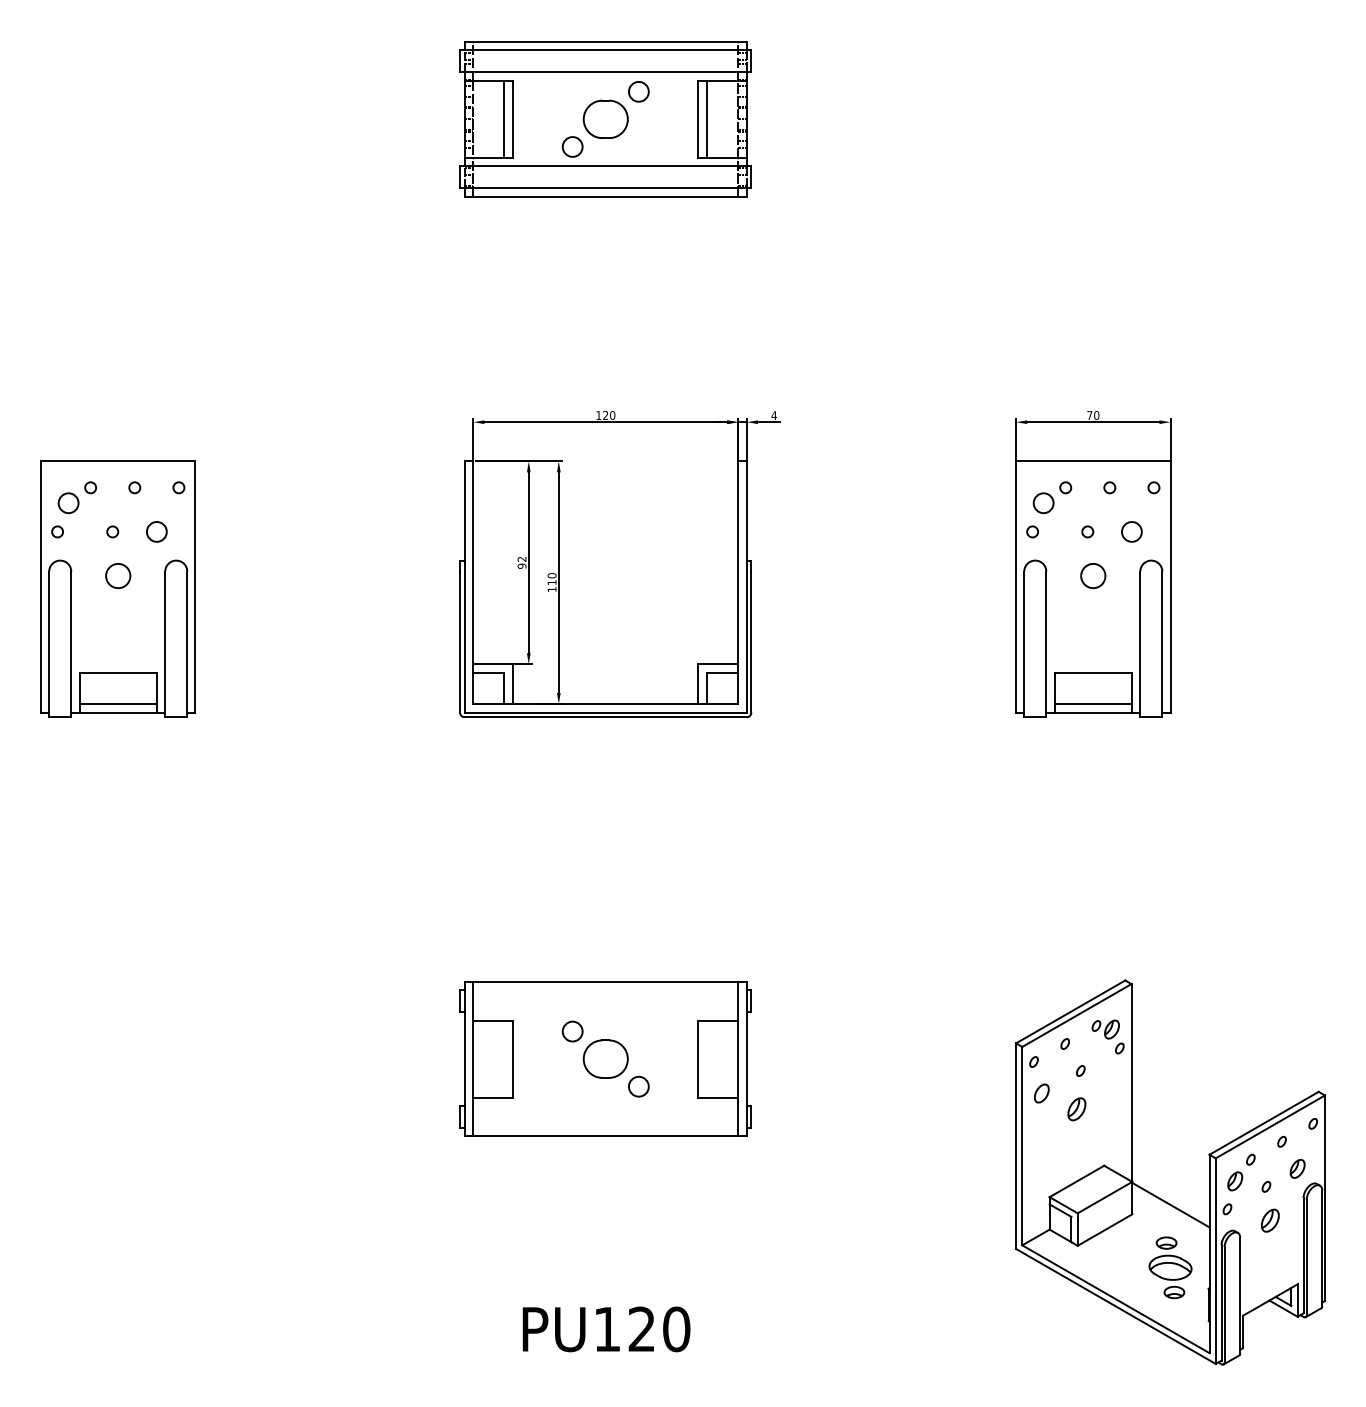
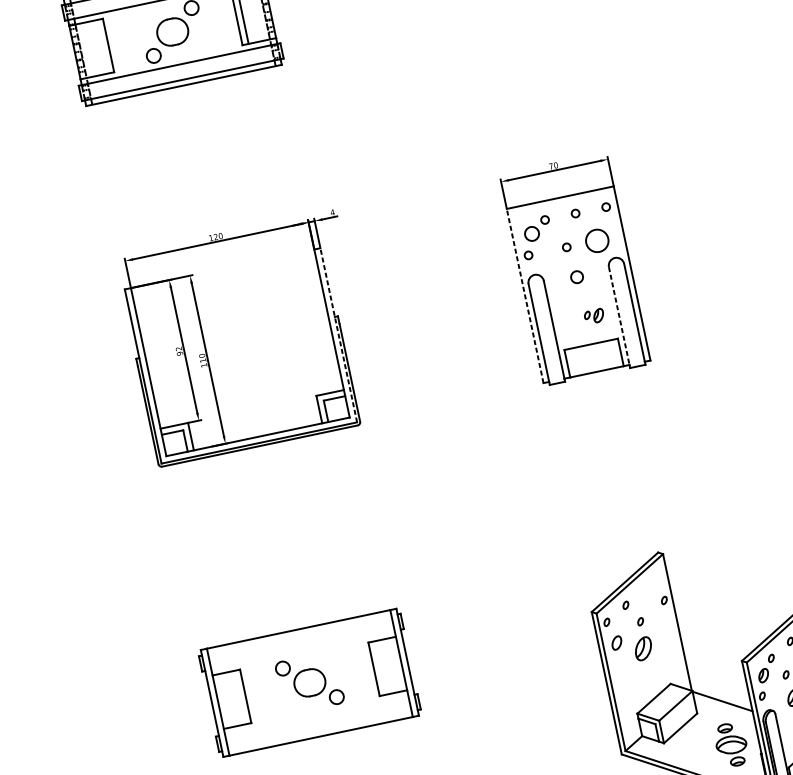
line: (504, 119) -> (102, 46), removed
circle: (1131, 531) -> (596, 240), size x1.6
circle: (1093, 576) -> (577, 277), size x0.7
line: (746, 587) -> (338, 335), solid -> dashed
line: (1016, 587) -> (525, 296), solid -> dashed
line: (1140, 642) -> (619, 316), solid -> dashed
line: (1092, 704) -> (595, 366), removed
part: (1105, 1029) -> (594, 316), moved
part: (1076, 1109) -> (643, 649), size x1.4

